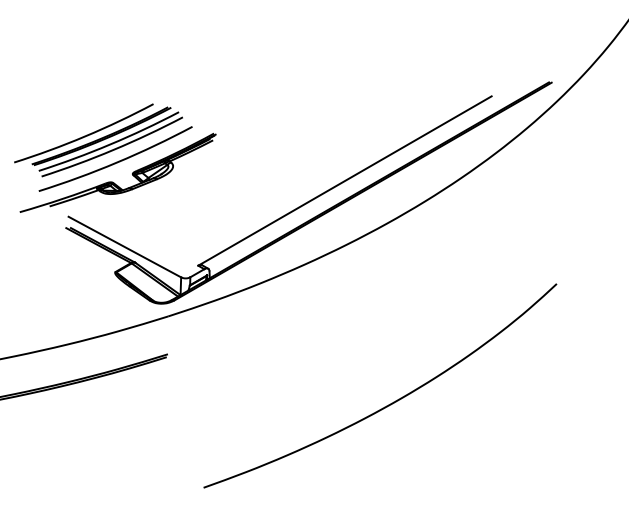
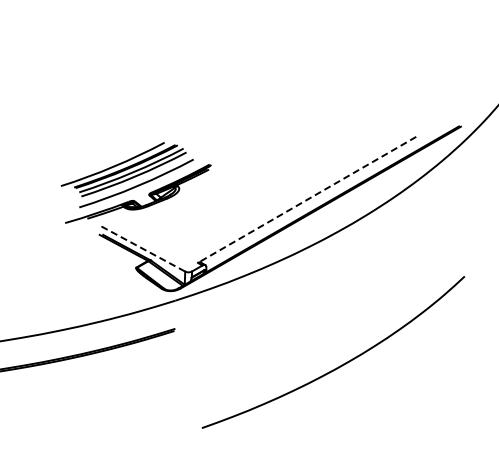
line: (344, 181) -> (306, 200), solid -> dashed
line: (125, 247) -> (143, 249), solid -> dashed

